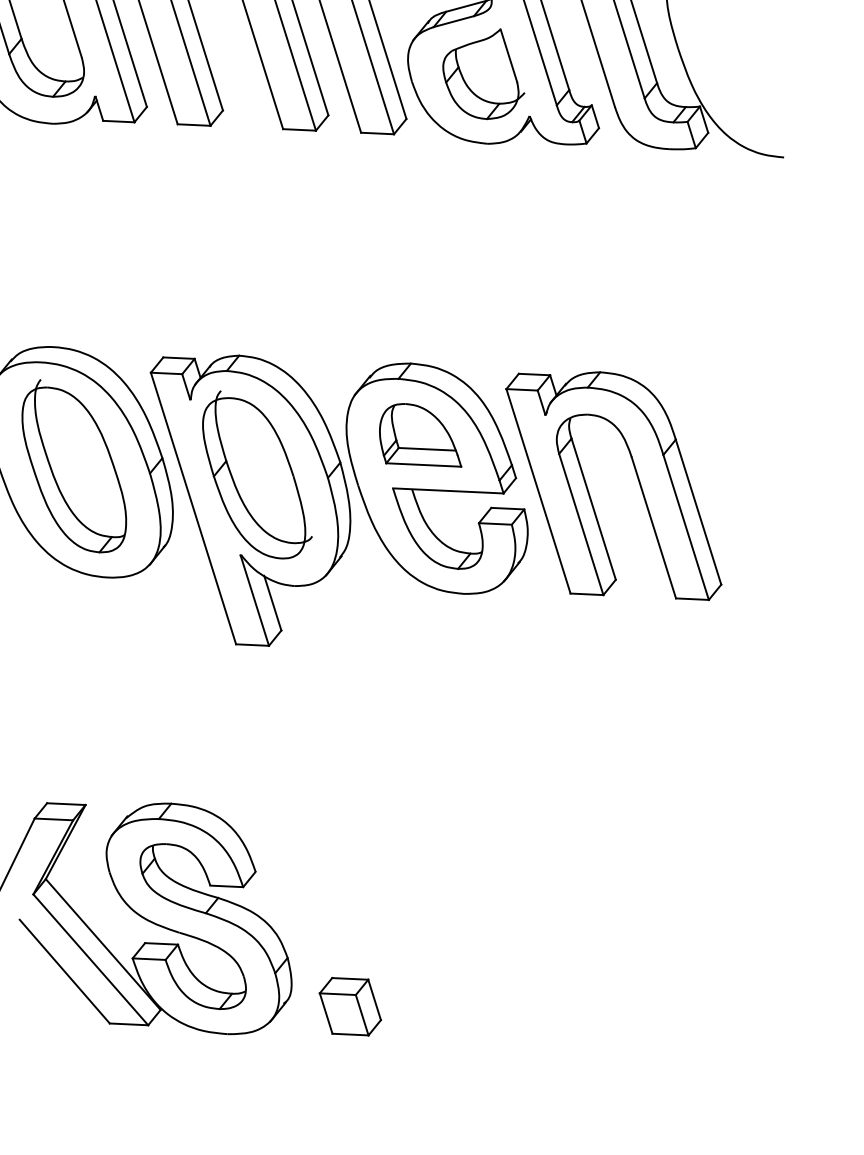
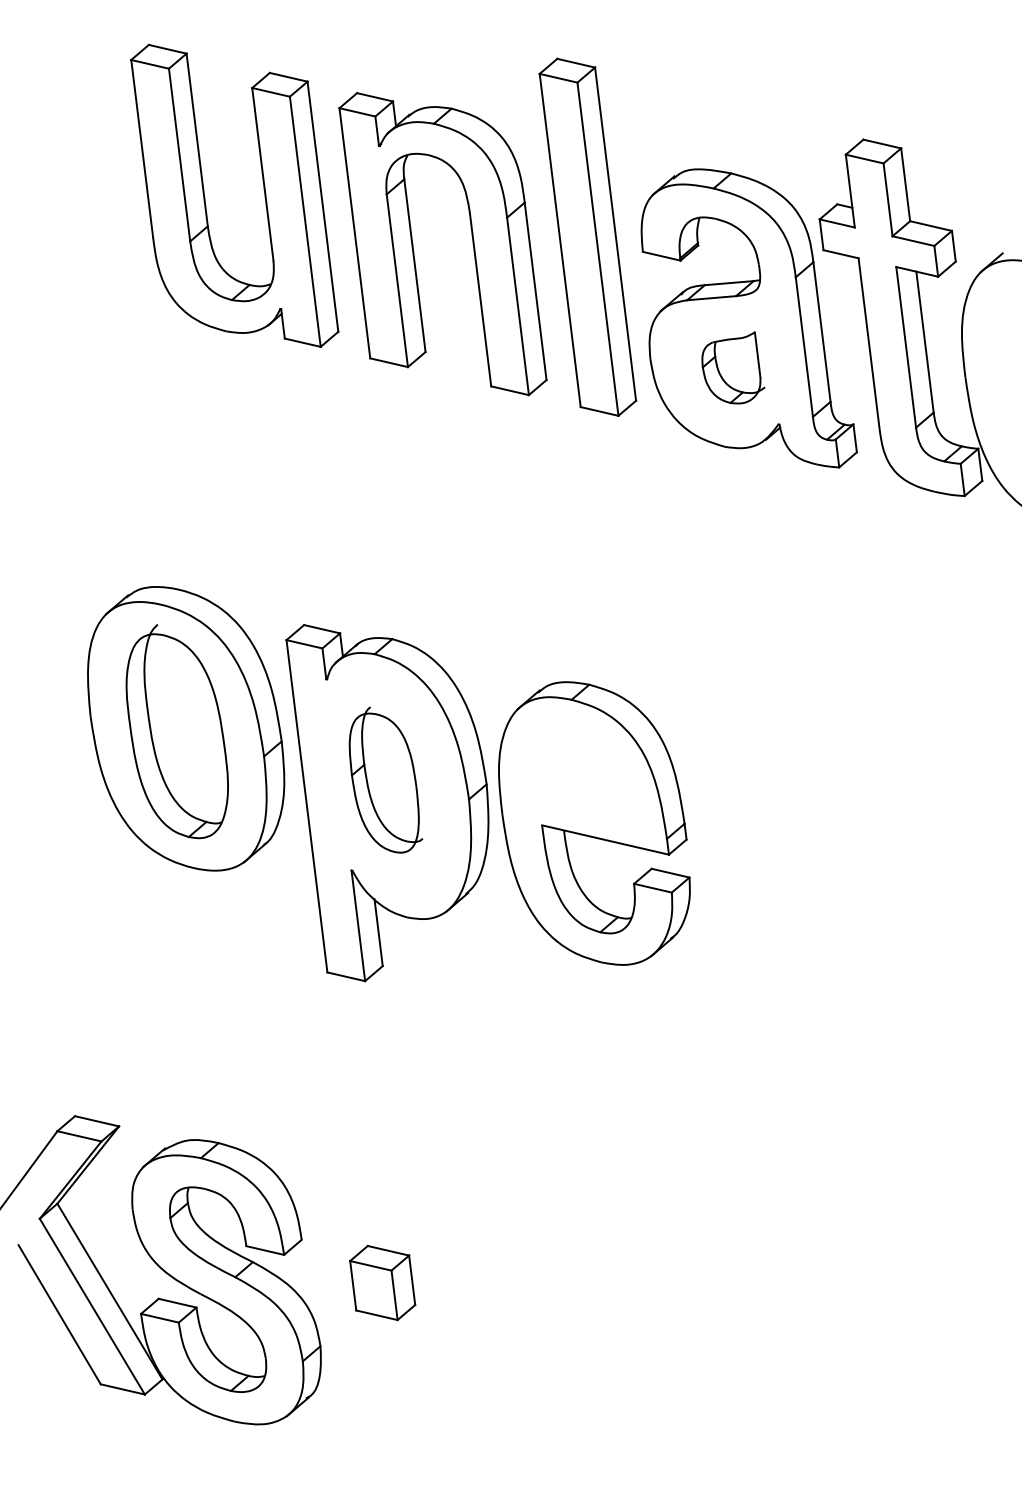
part: (482, 76) -> (733, 367), size x0.7
part: (417, 437) -> (581, 771), removed
part: (255, 474) -> (385, 779), size x0.7
part: (589, 491) -> (768, 870), removed
part: (350, 1006) -> (382, 1282), moved

